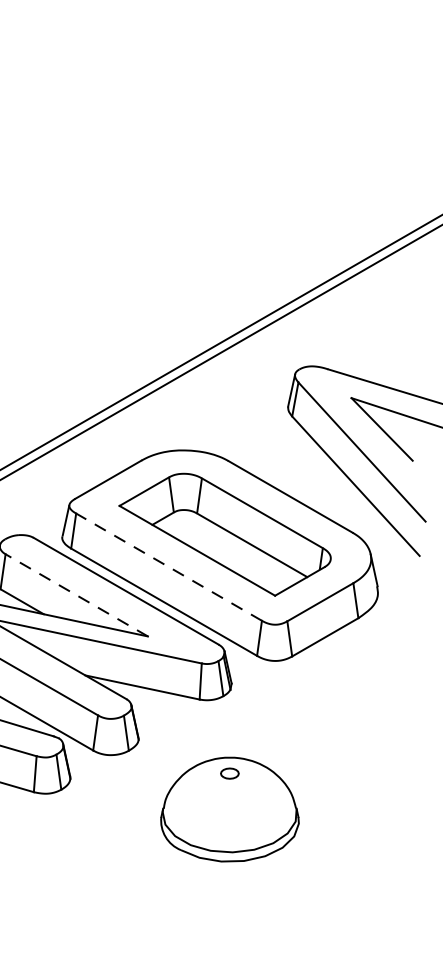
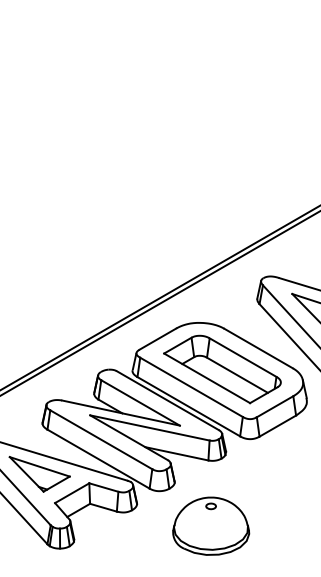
line: (169, 567) -> (191, 387), dashed -> solid
line: (76, 594) -> (140, 402), dashed -> solid
part: (230, 808) -> (211, 525), moved

